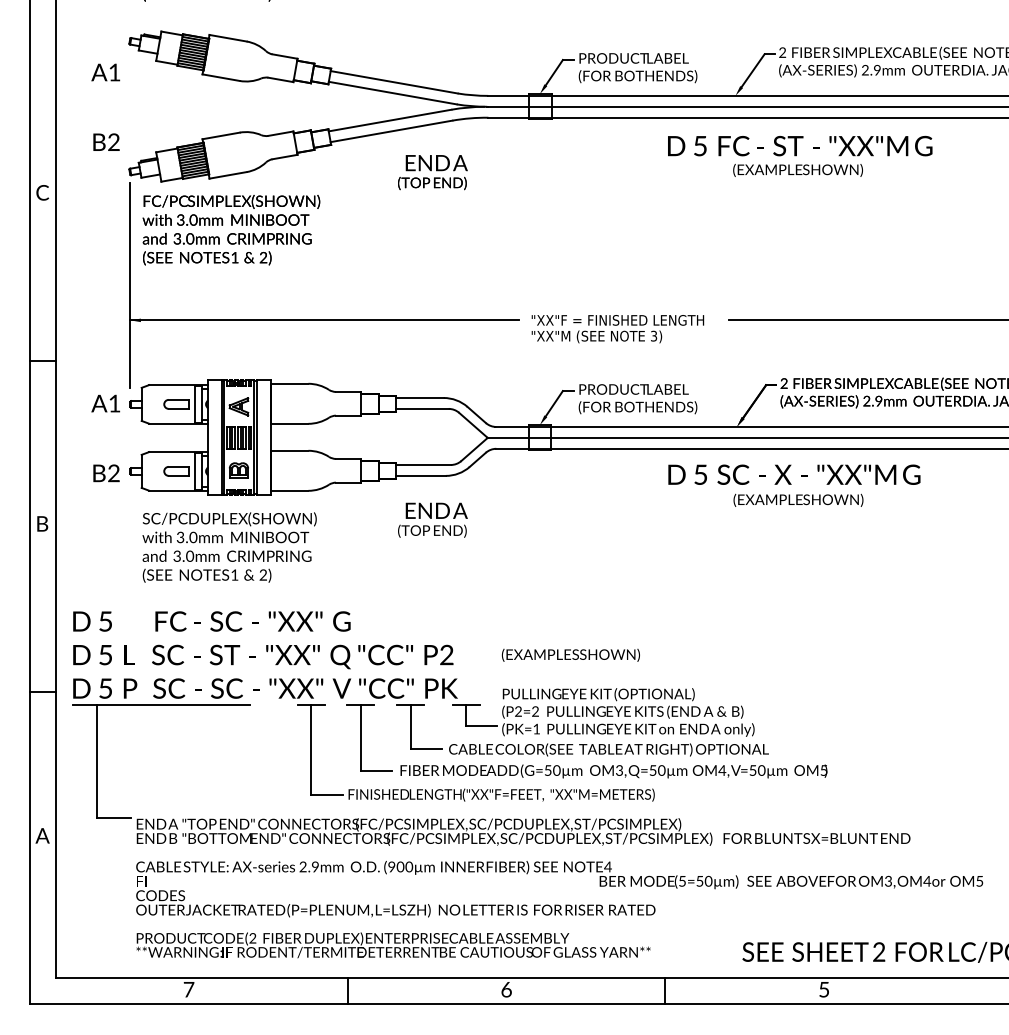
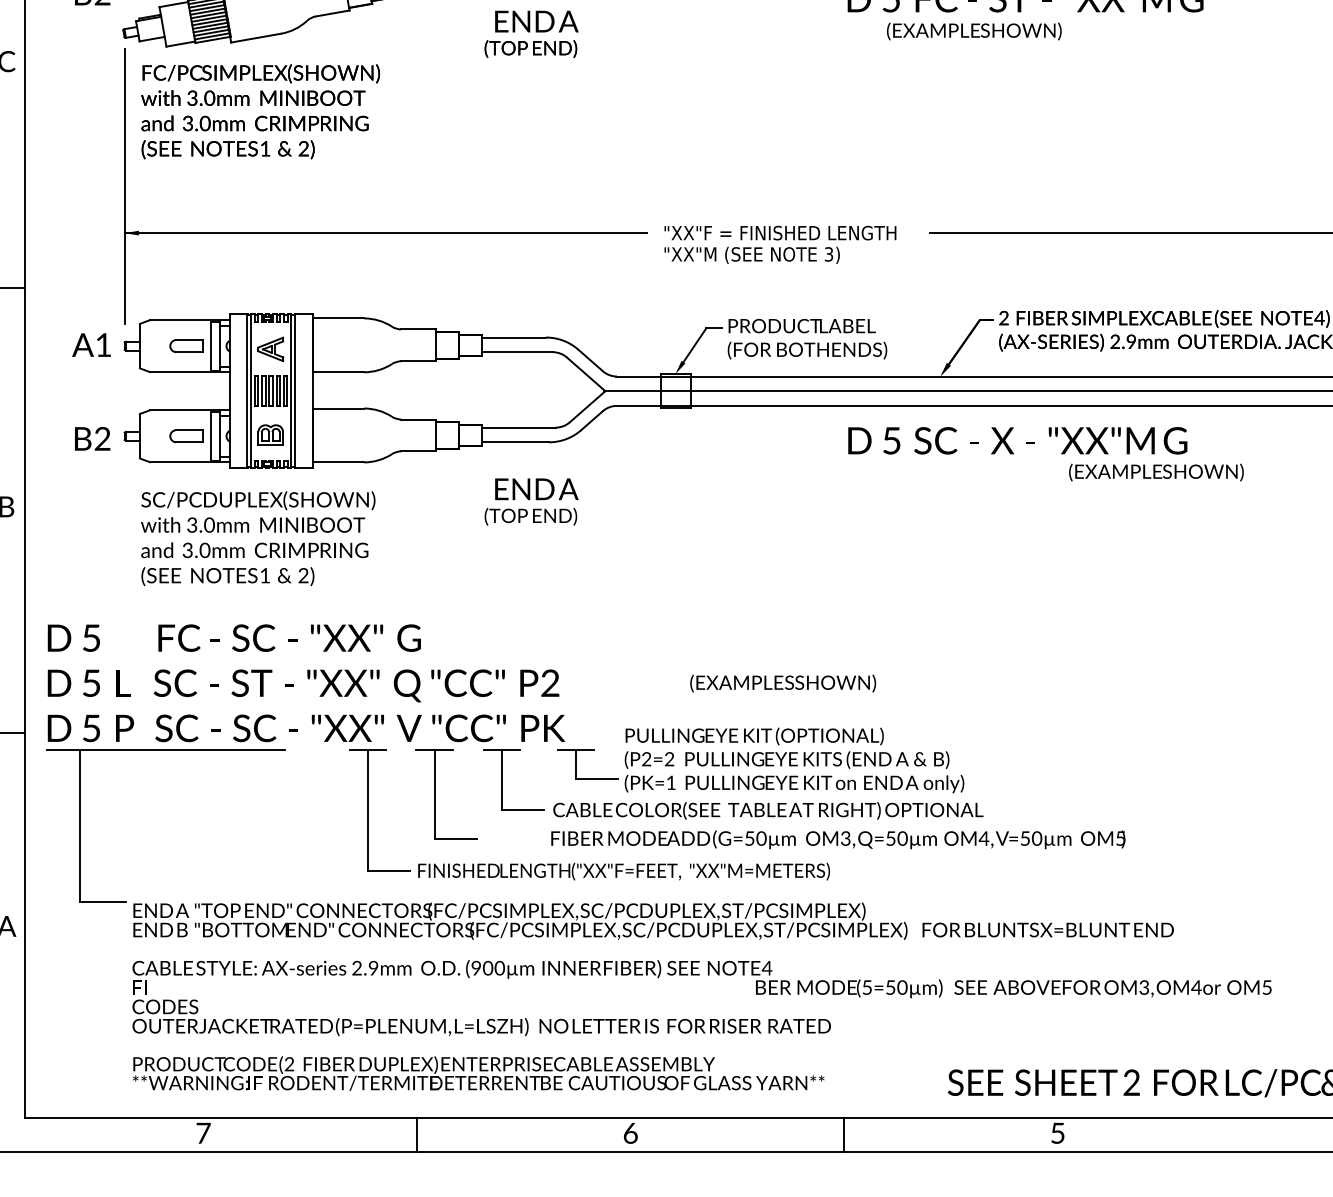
text: (797, 170) -> (973, 31), moved
text: (798, 499) -> (1156, 471), moved
text: (570, 654) -> (782, 682), moved
text: (613, 771) -> (837, 839), moved

